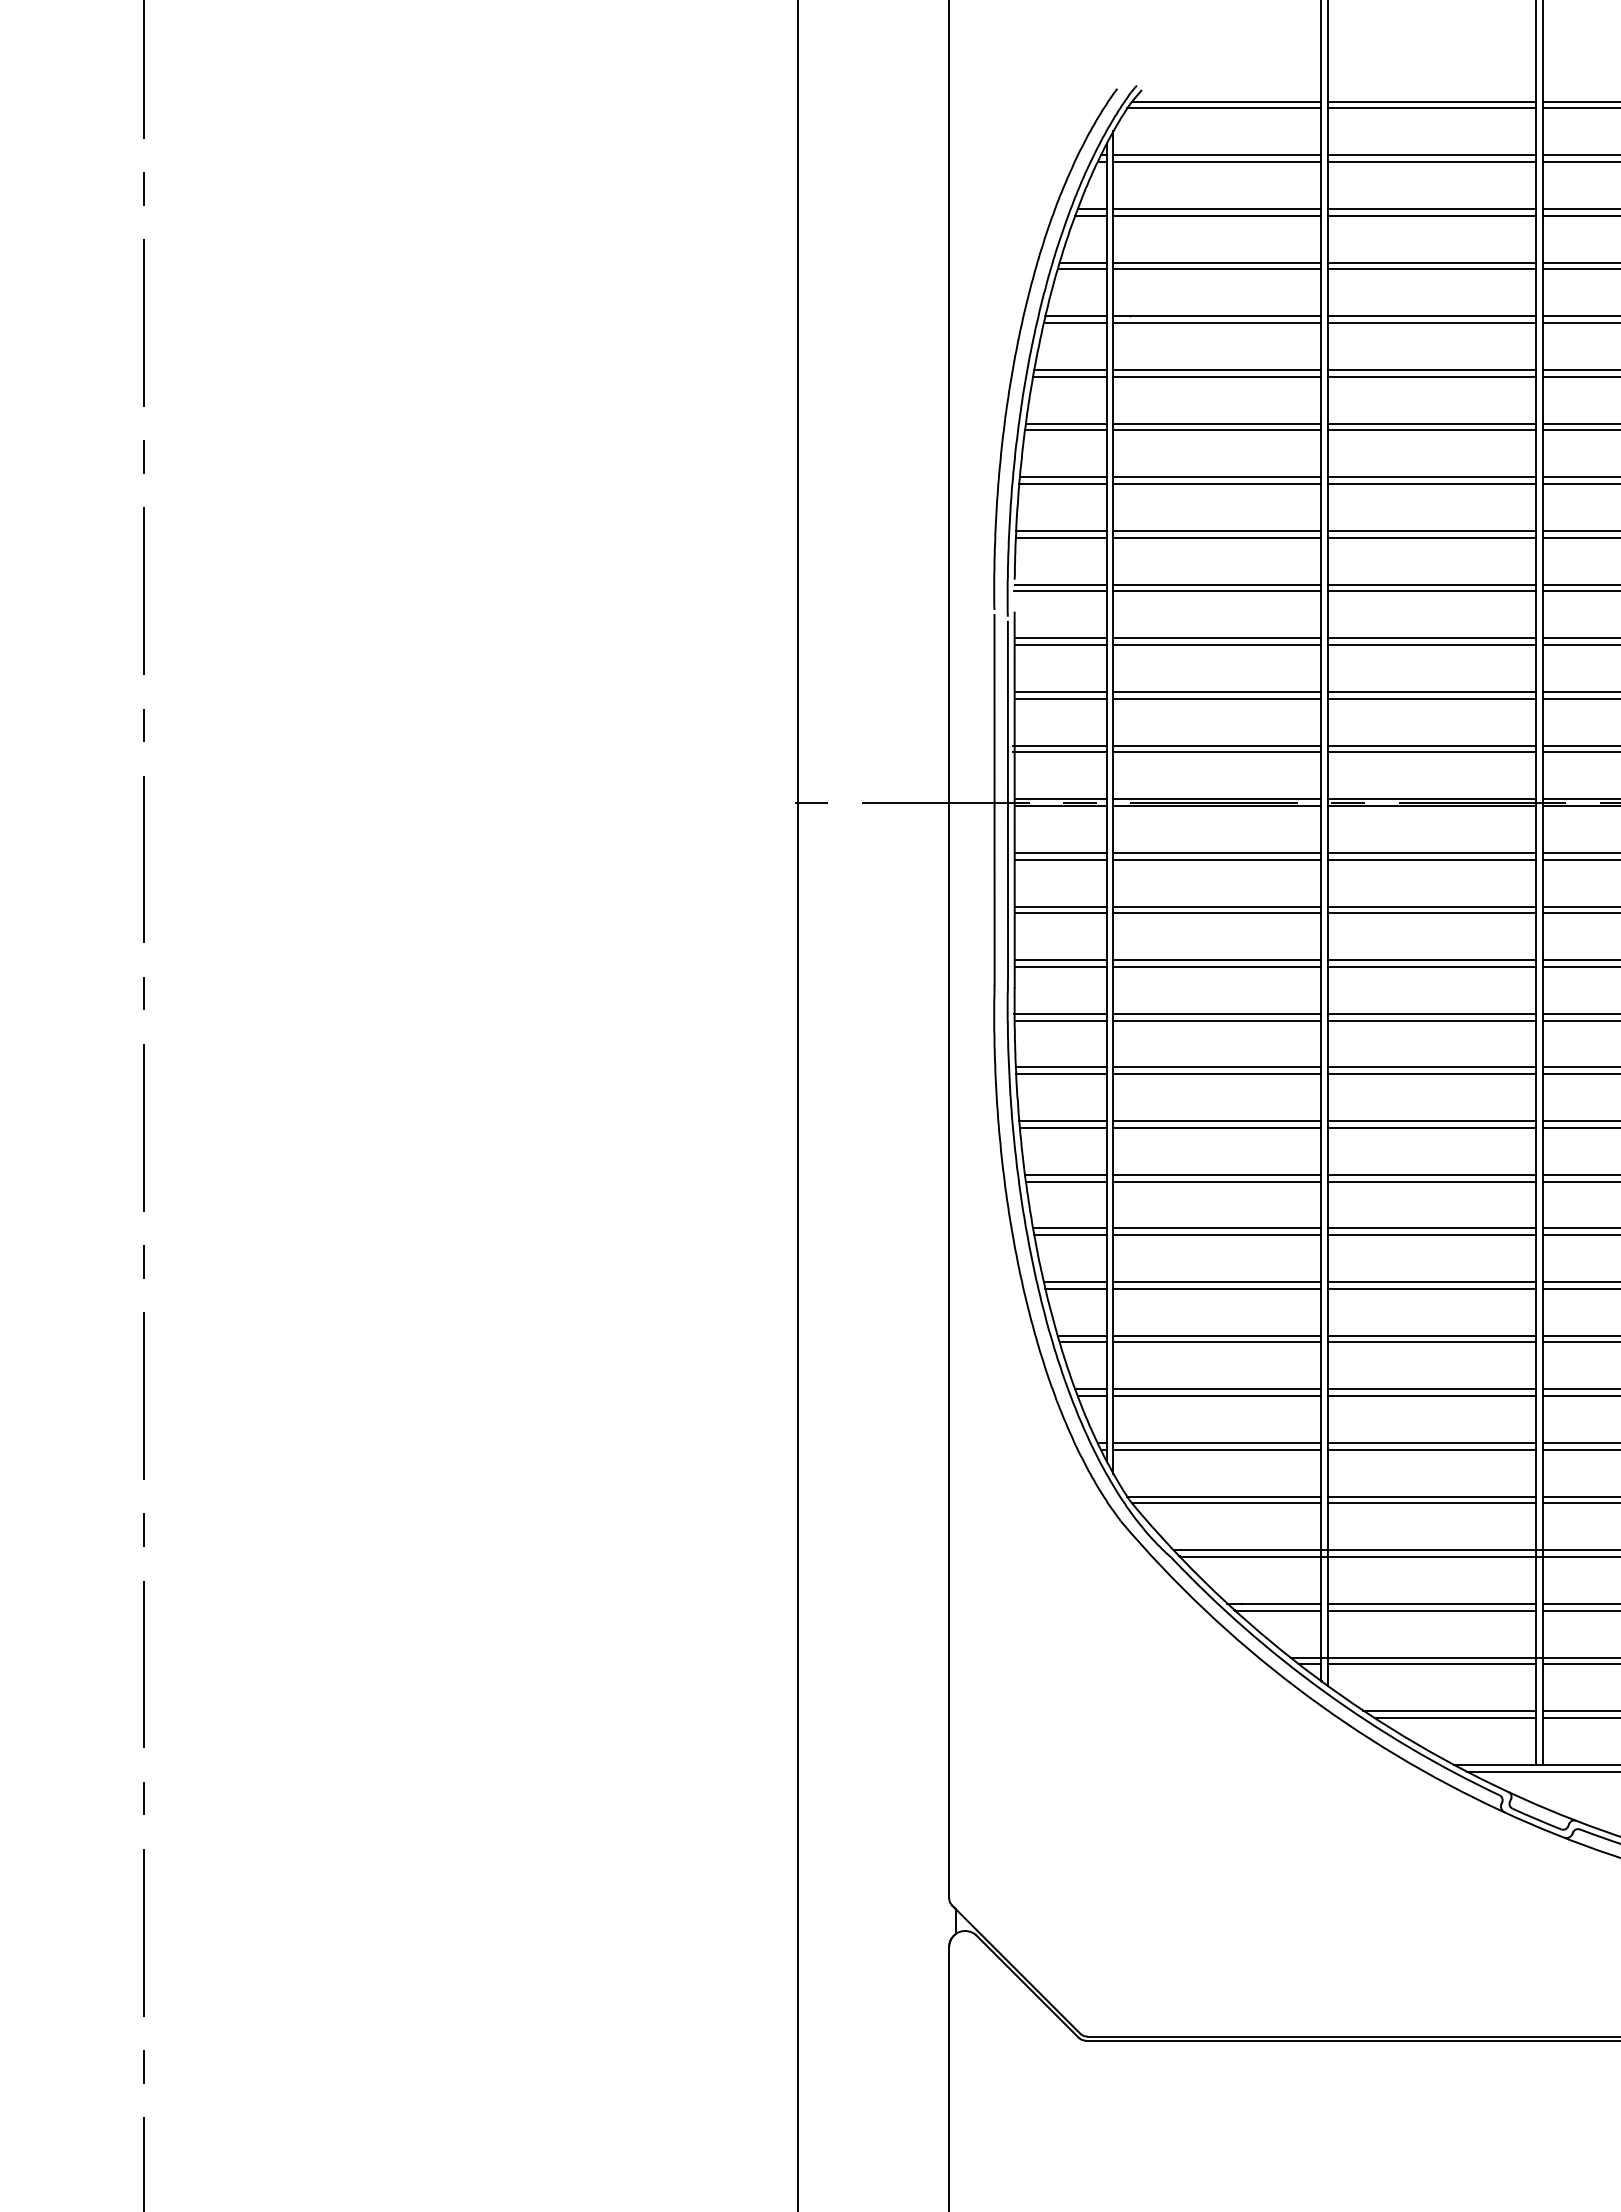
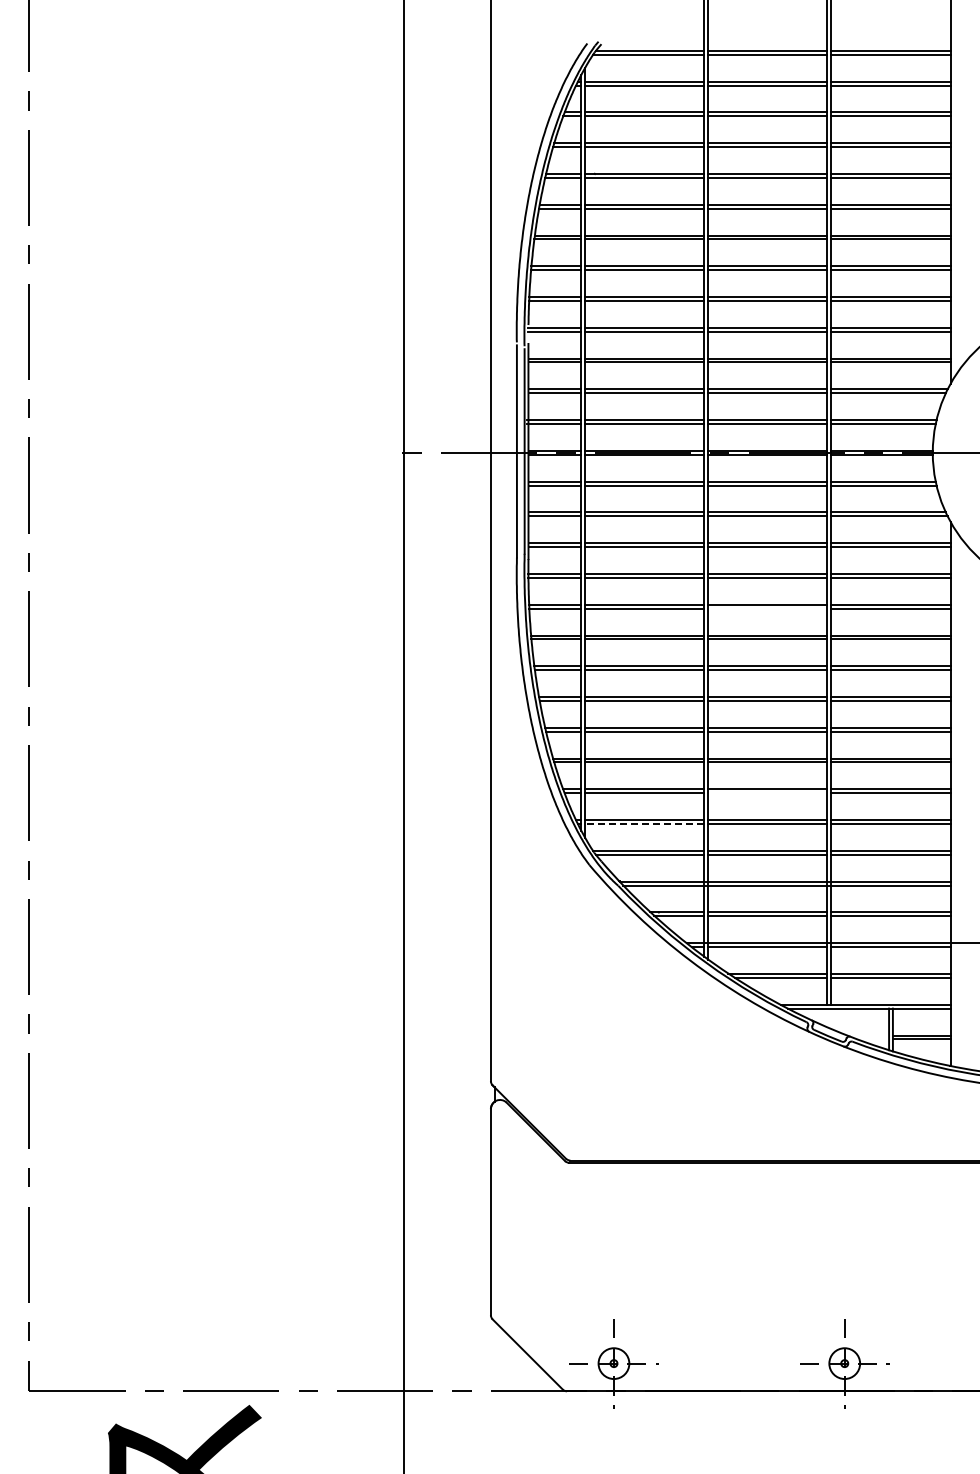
line: (1431, 1073) -> (767, 608), removed
line: (1431, 1396) -> (767, 793), removed
line: (1216, 1450) -> (644, 824), solid -> dashed

